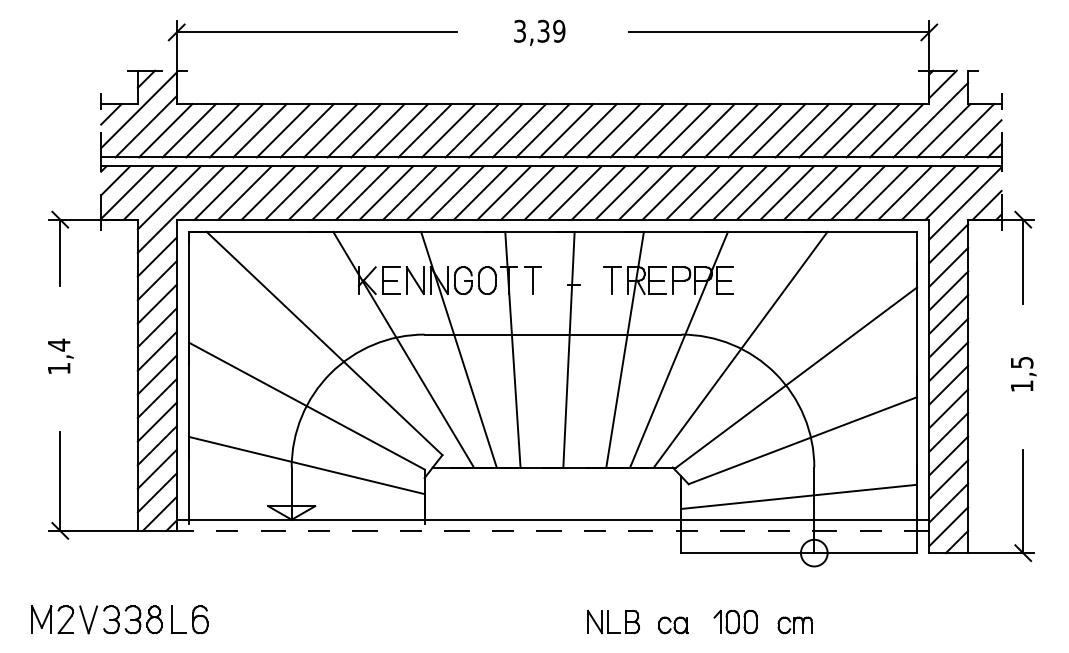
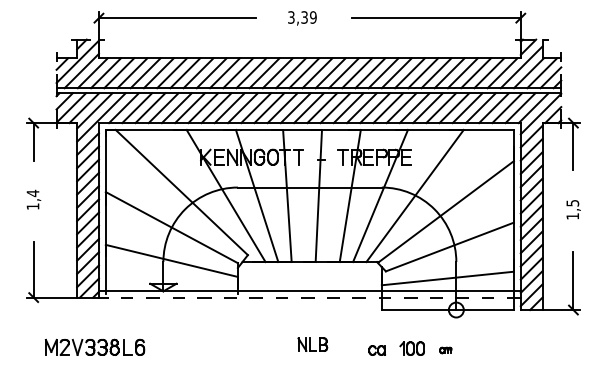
part: (120, 618) -> (95, 346), moved
part: (612, 621) -> (312, 344), moved
part: (794, 625) -> (445, 350), size x0.6

